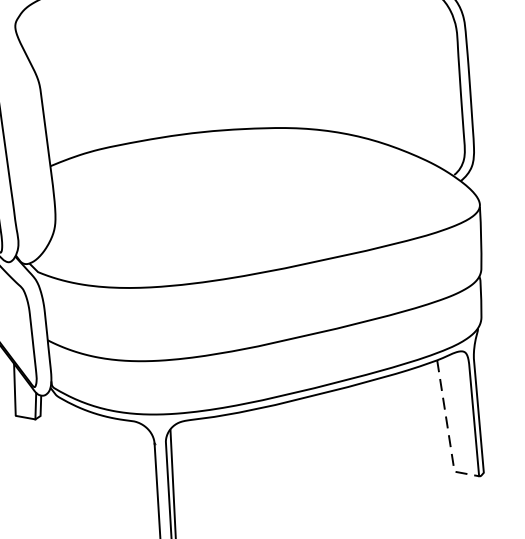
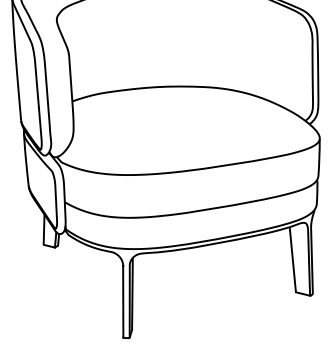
line: (447, 429) -> (293, 267), dashed -> solid

